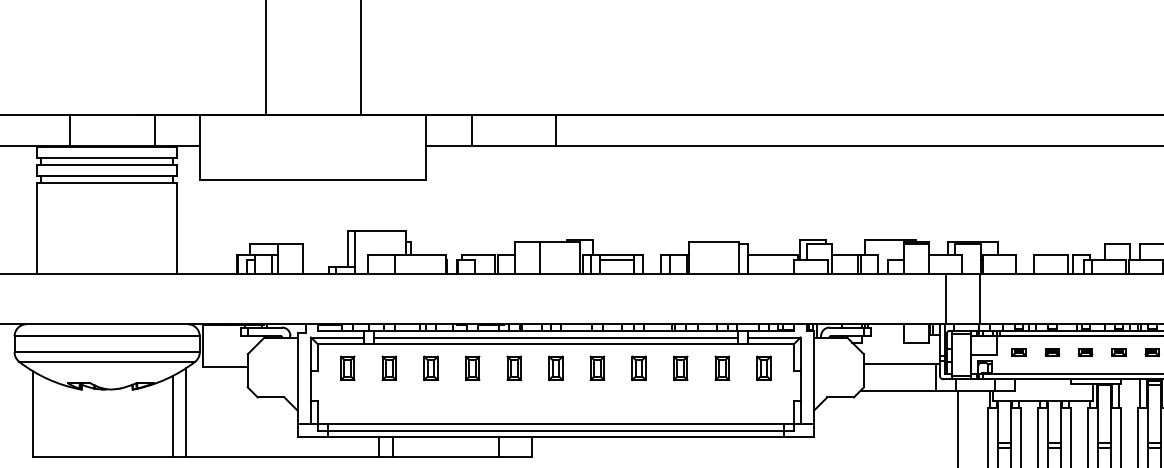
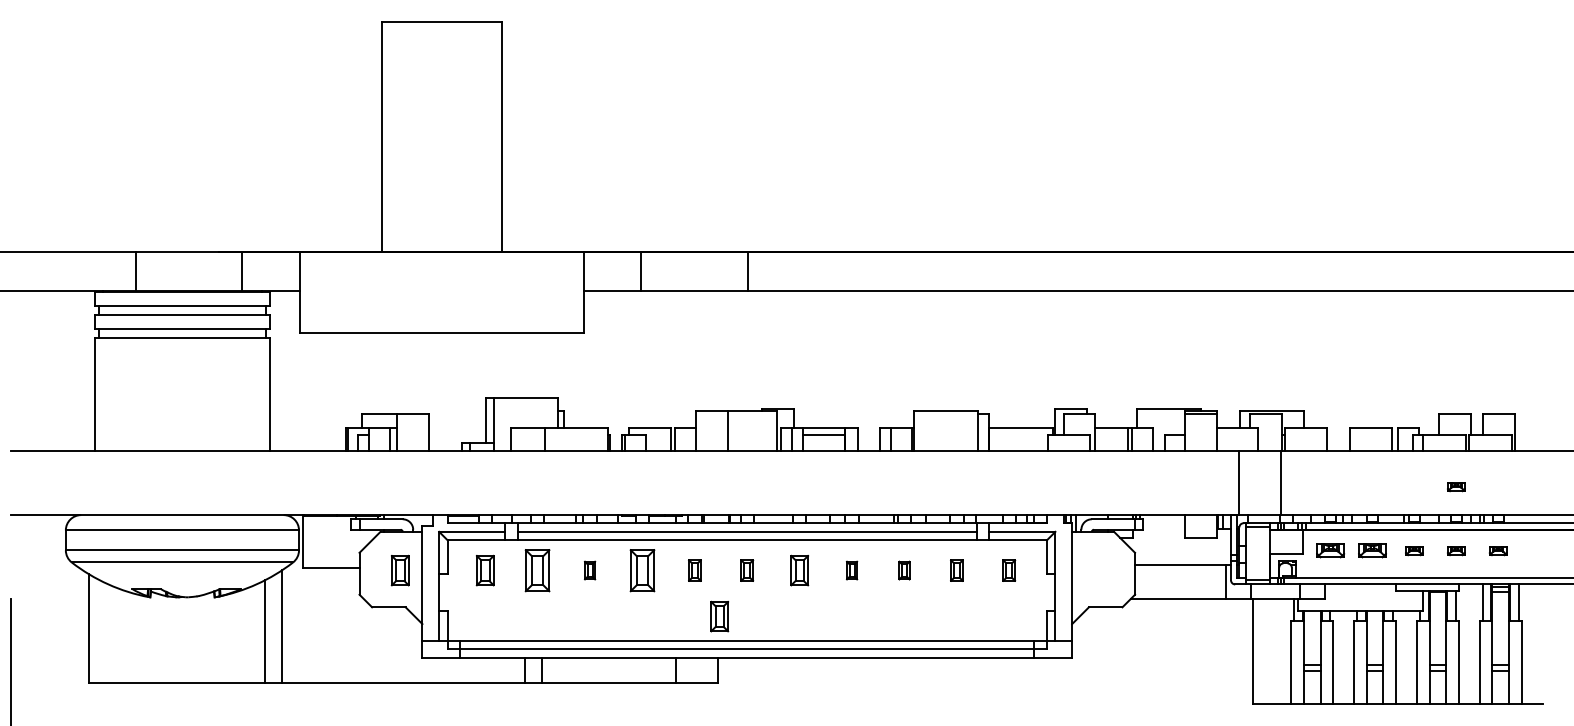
part: (1119, 302) -> (1456, 487), added
part: (1019, 353) -> (1330, 551), size x1.6
part: (1052, 353) -> (1372, 551), size x1.6
part: (279, 368) -> (399, 570), added
part: (389, 368) -> (537, 570), size x1.4
part: (430, 368) -> (589, 570), size x0.6
part: (472, 368) -> (642, 570), size x1.4
part: (513, 368) -> (694, 570), size x0.7
part: (555, 368) -> (746, 570), size x0.7
part: (638, 368) -> (851, 570), size x0.6
part: (680, 368) -> (904, 570), size x0.6
part: (722, 368) -> (956, 570), size x0.7
part: (763, 368) -> (1008, 570), size x0.7
part: (533, 404) -> (719, 616), added

